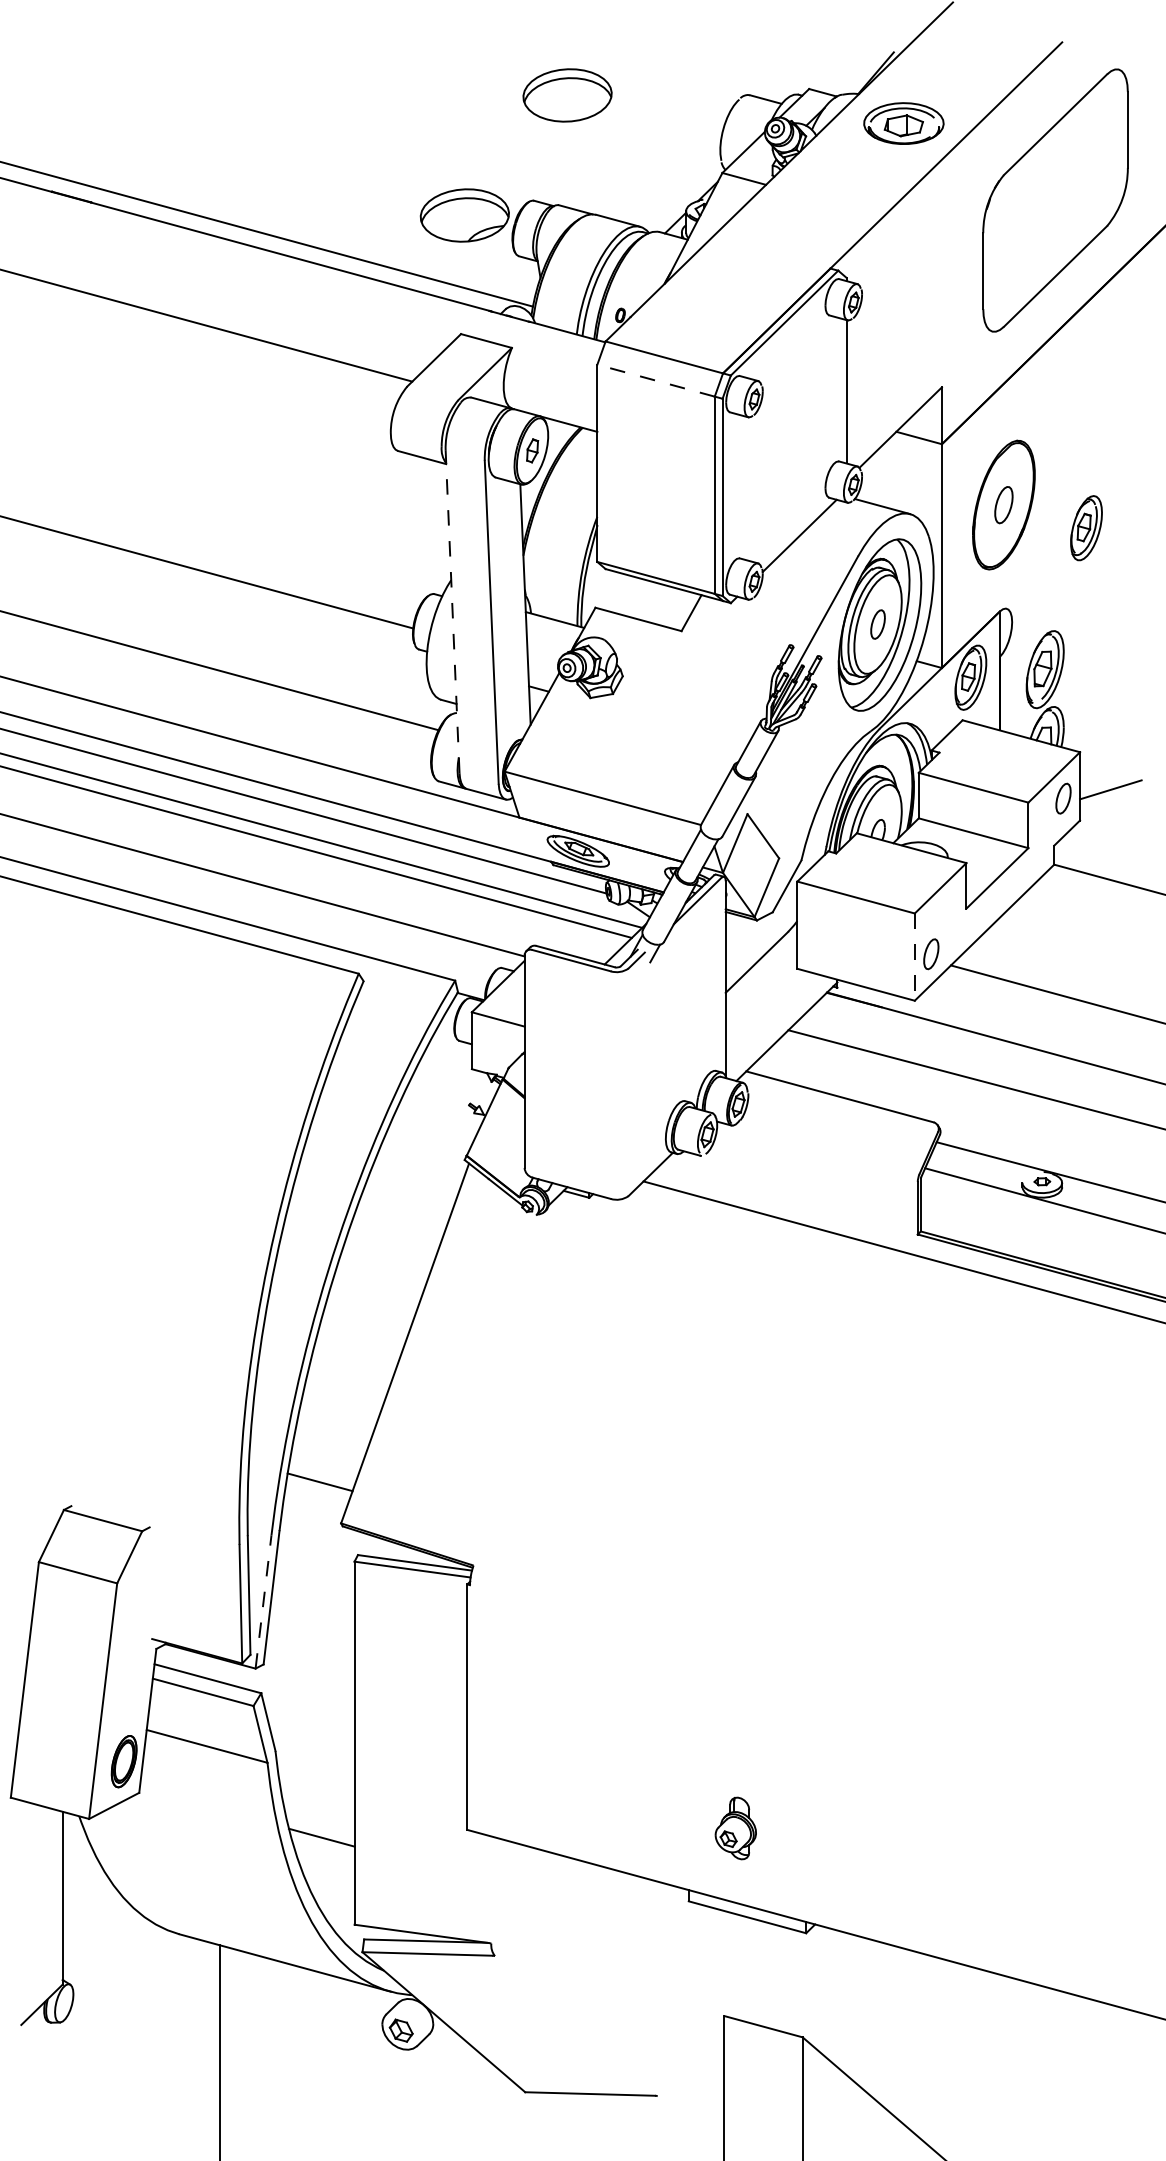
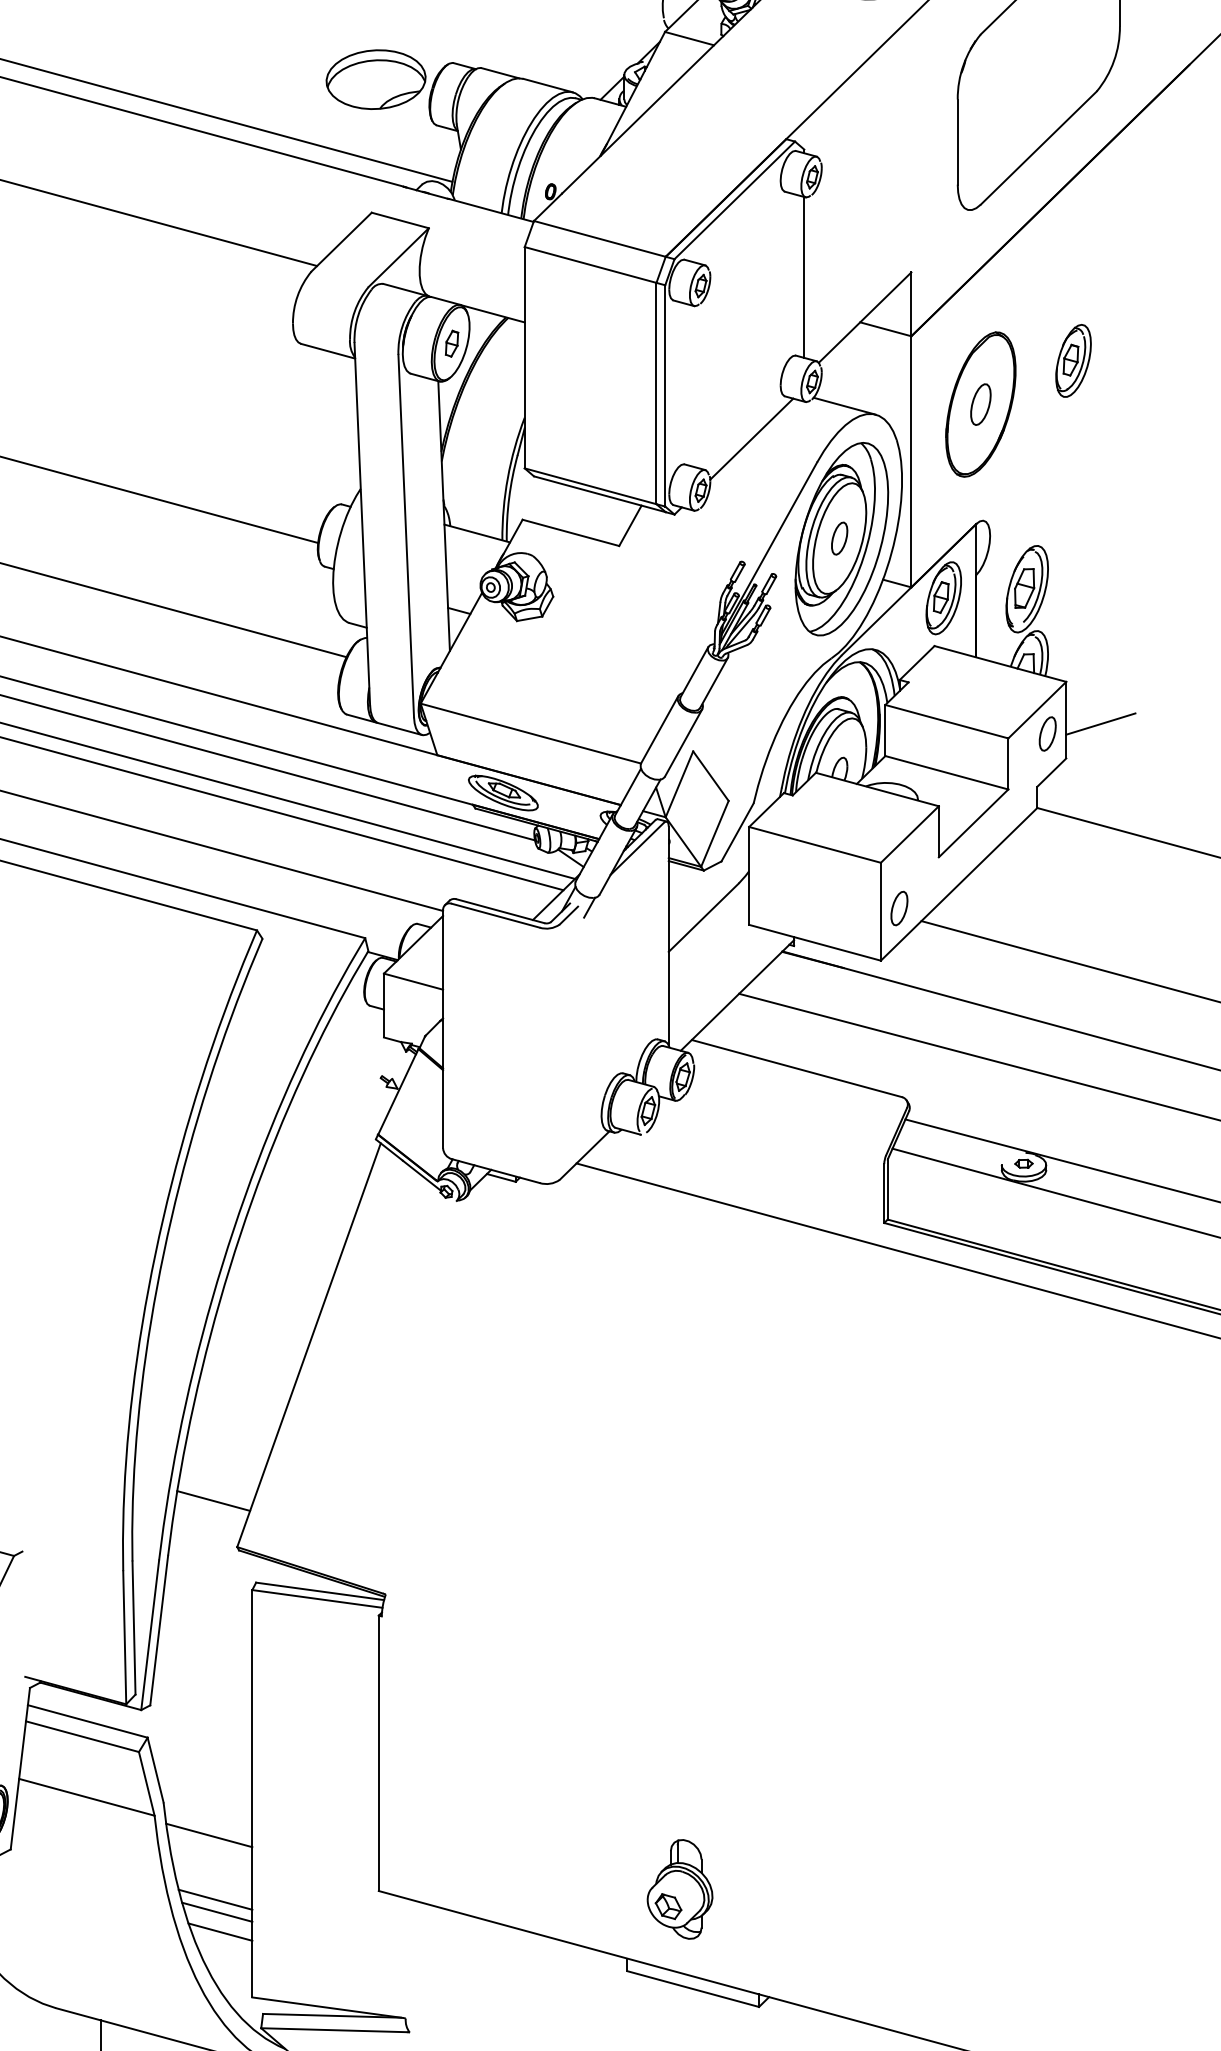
line: (656, 380) -> (591, 264), dashed -> solid
part: (1086, 528) -> (1073, 361), moved
line: (452, 611) -> (362, 523), dashed -> solid
line: (914, 957) -> (880, 912), dashed -> solid
line: (263, 1601) -> (150, 1634), dashed -> solid
line: (315, 1779) -> (208, 1834), added
part: (735, 1828) -> (679, 1889), size x1.43
line: (322, 1848) -> (216, 1911), added
line: (325, 1866) -> (219, 1932), added

